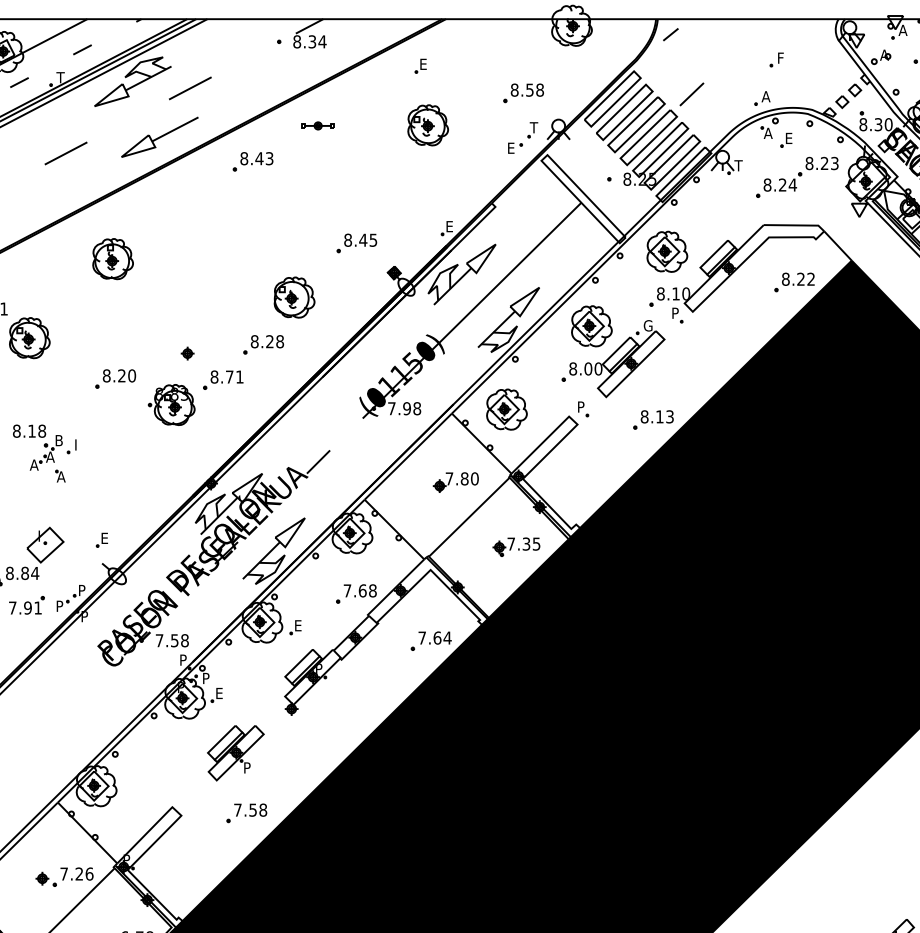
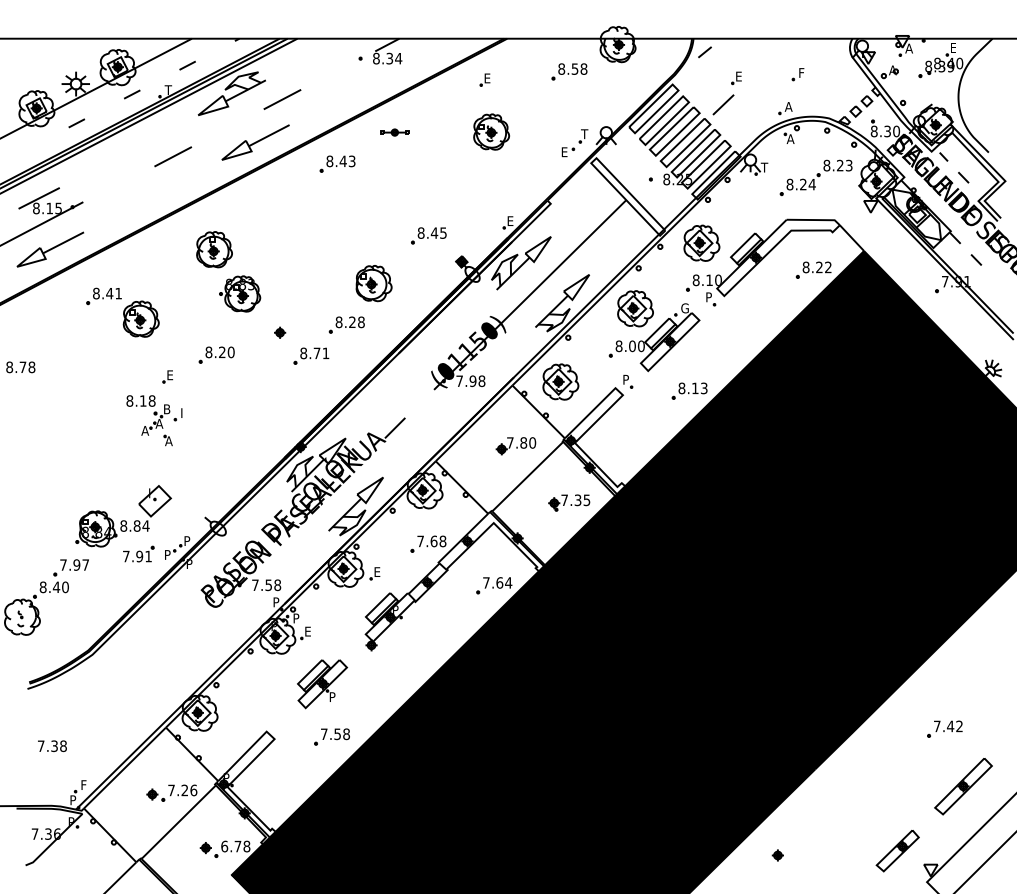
part: (523, 92) -> (569, 71), moved
part: (786, 140) -> (736, 78), moved
part: (172, 404) -> (240, 293), moved
part: (101, 539) -> (167, 376), moved

